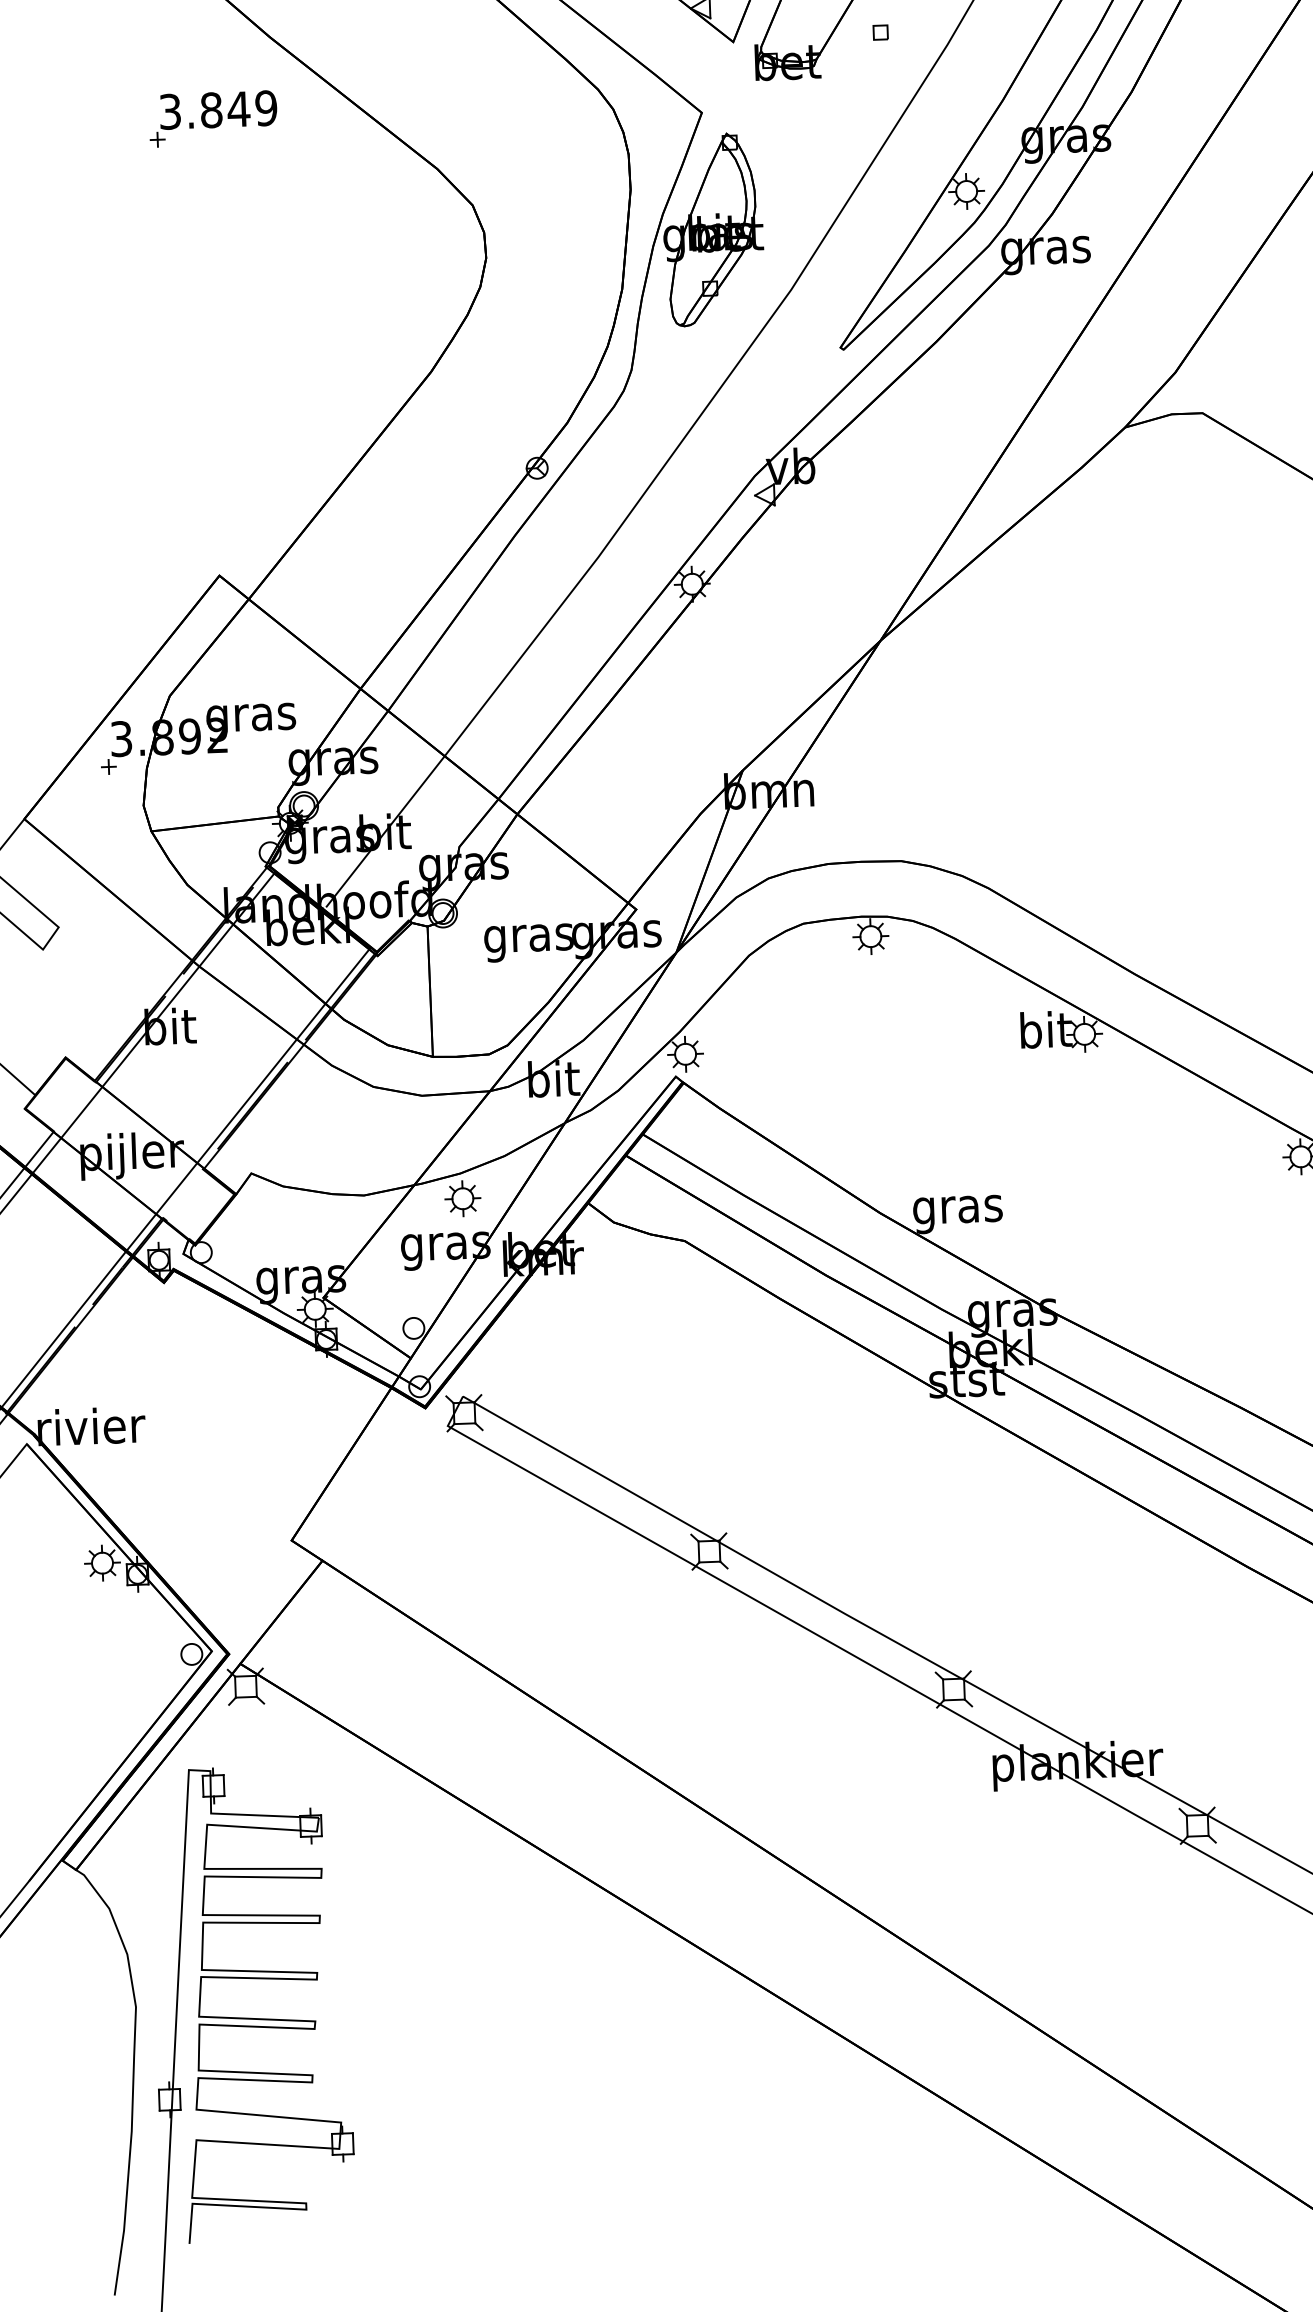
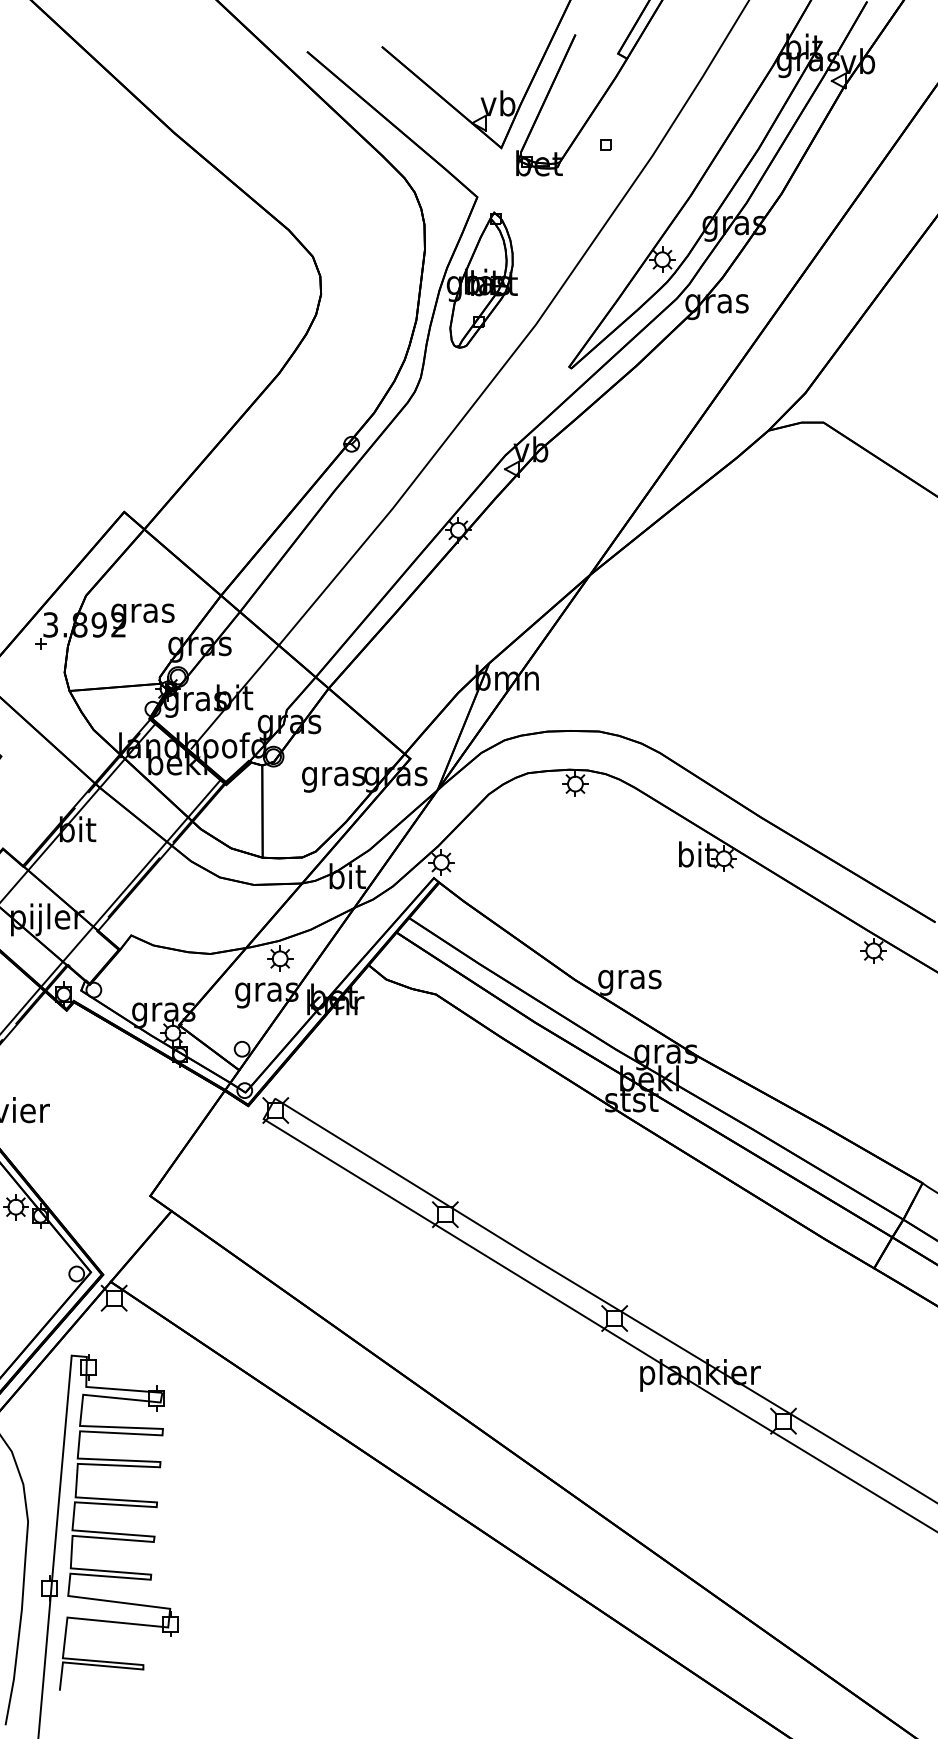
part: (212, 118) -> (131, 188), removed

